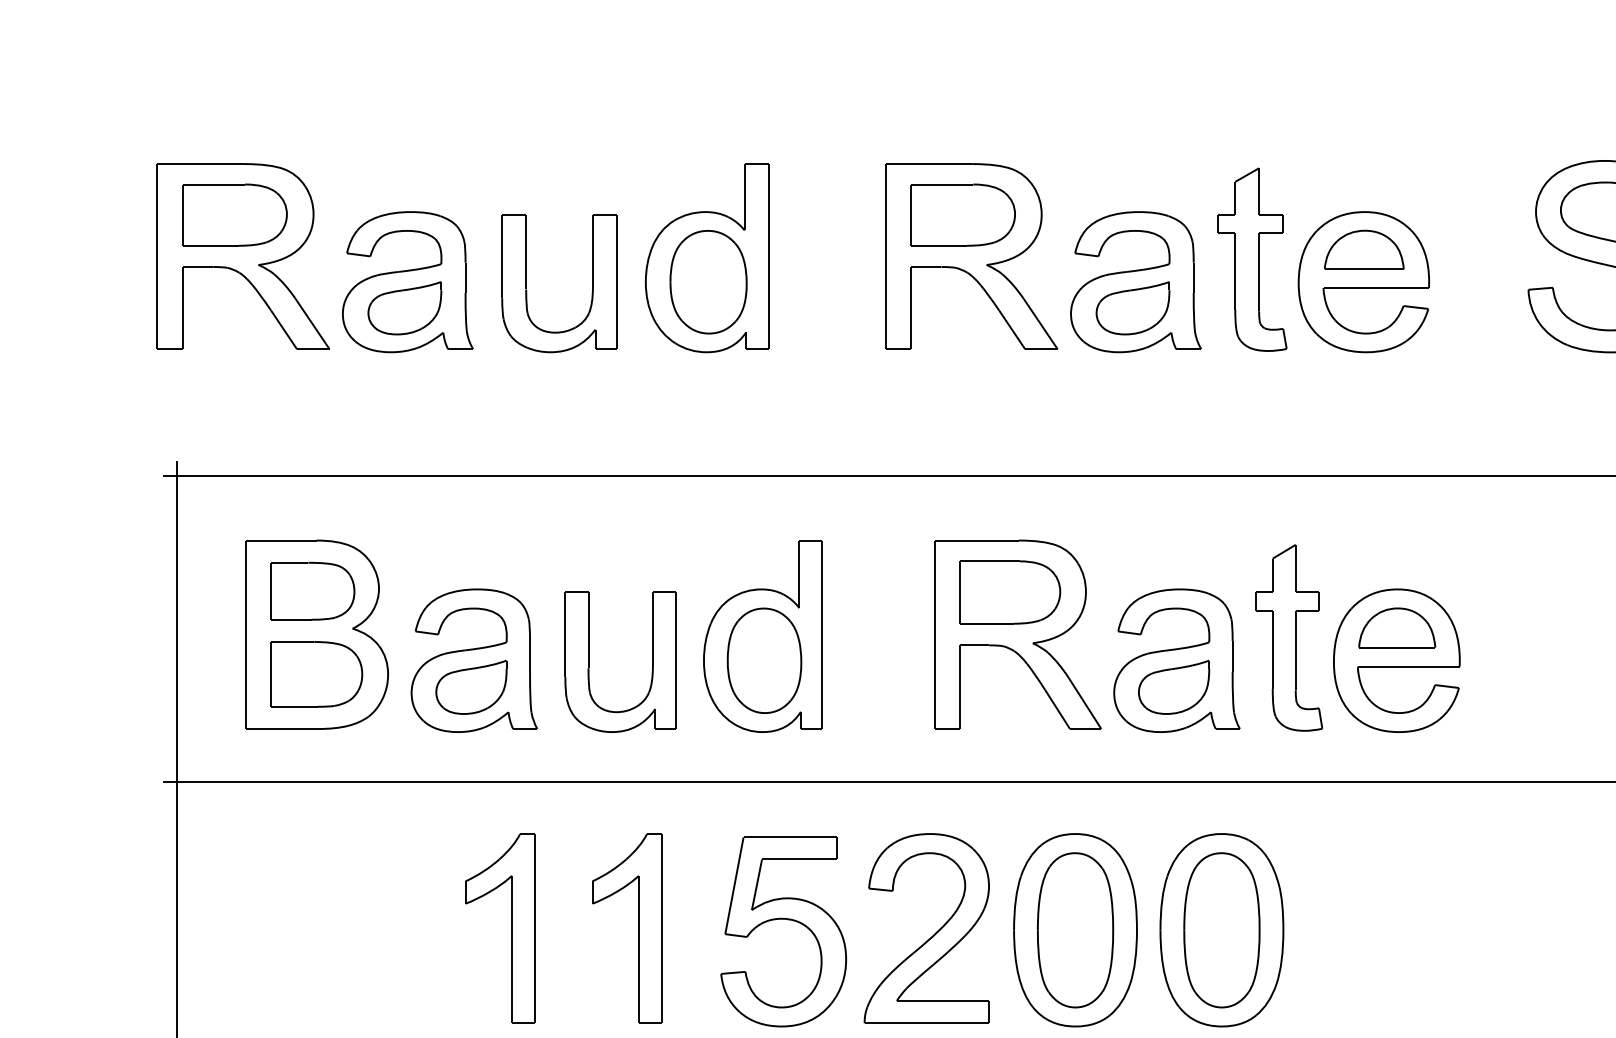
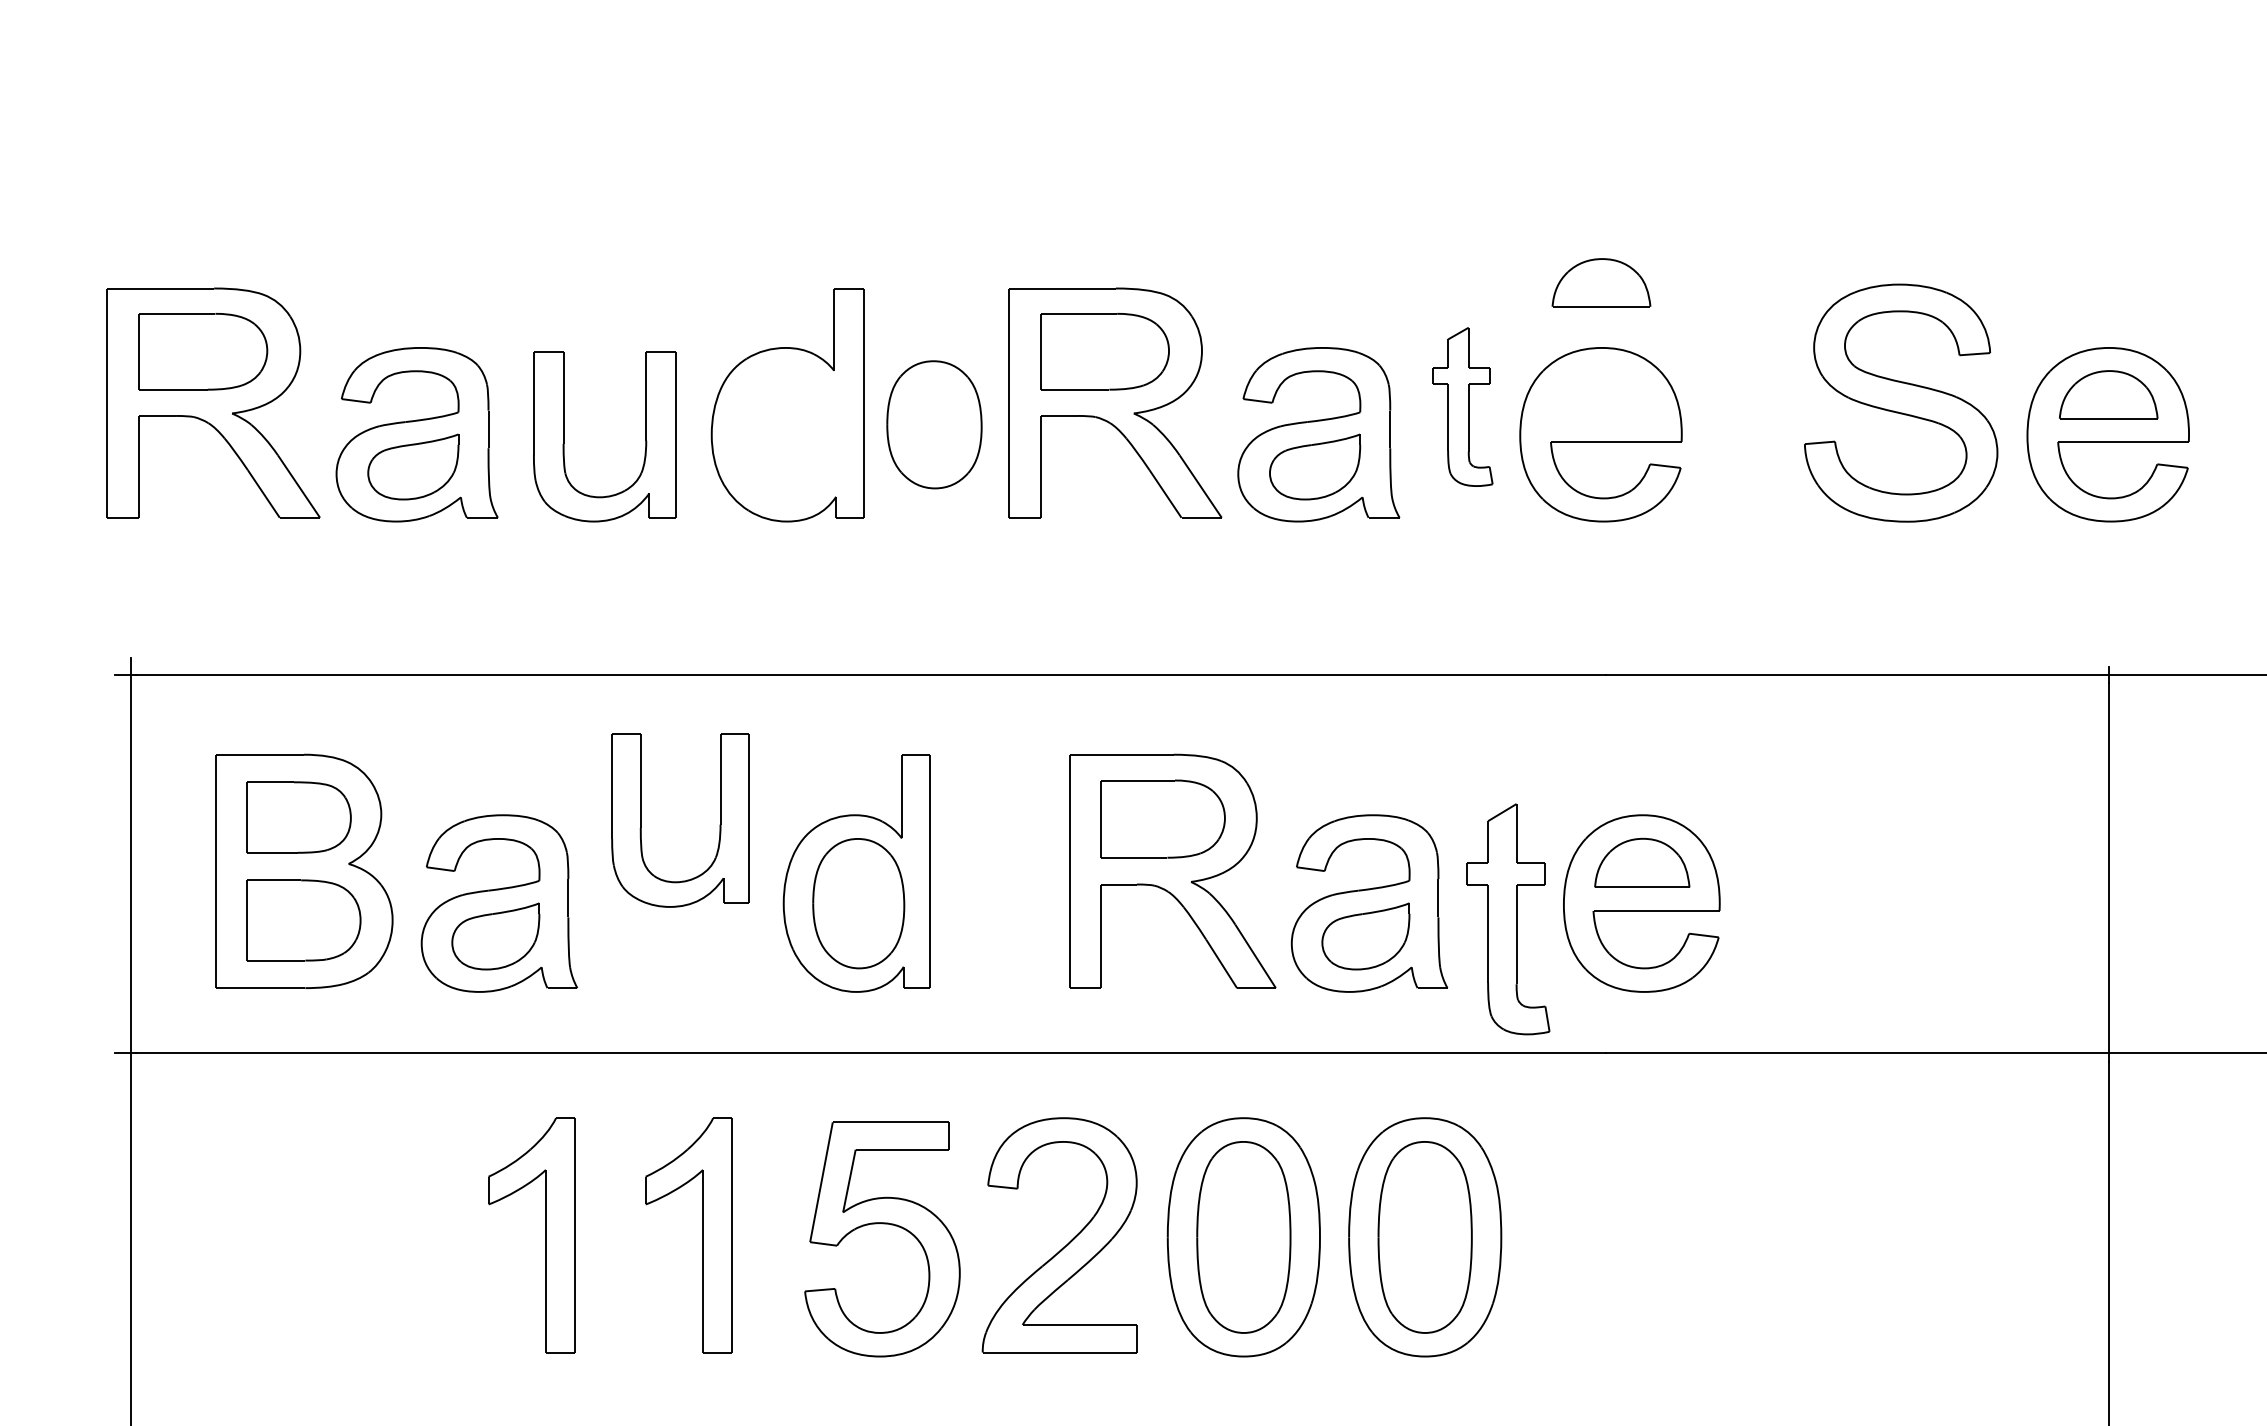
part: (1364, 249) -> (1601, 282), moved
part: (1252, 259) -> (1462, 406), size x0.7
part: (708, 281) -> (934, 424), moved
part: (1289, 638) -> (1508, 919), moved
part: (589, 662) -> (641, 820), moved

